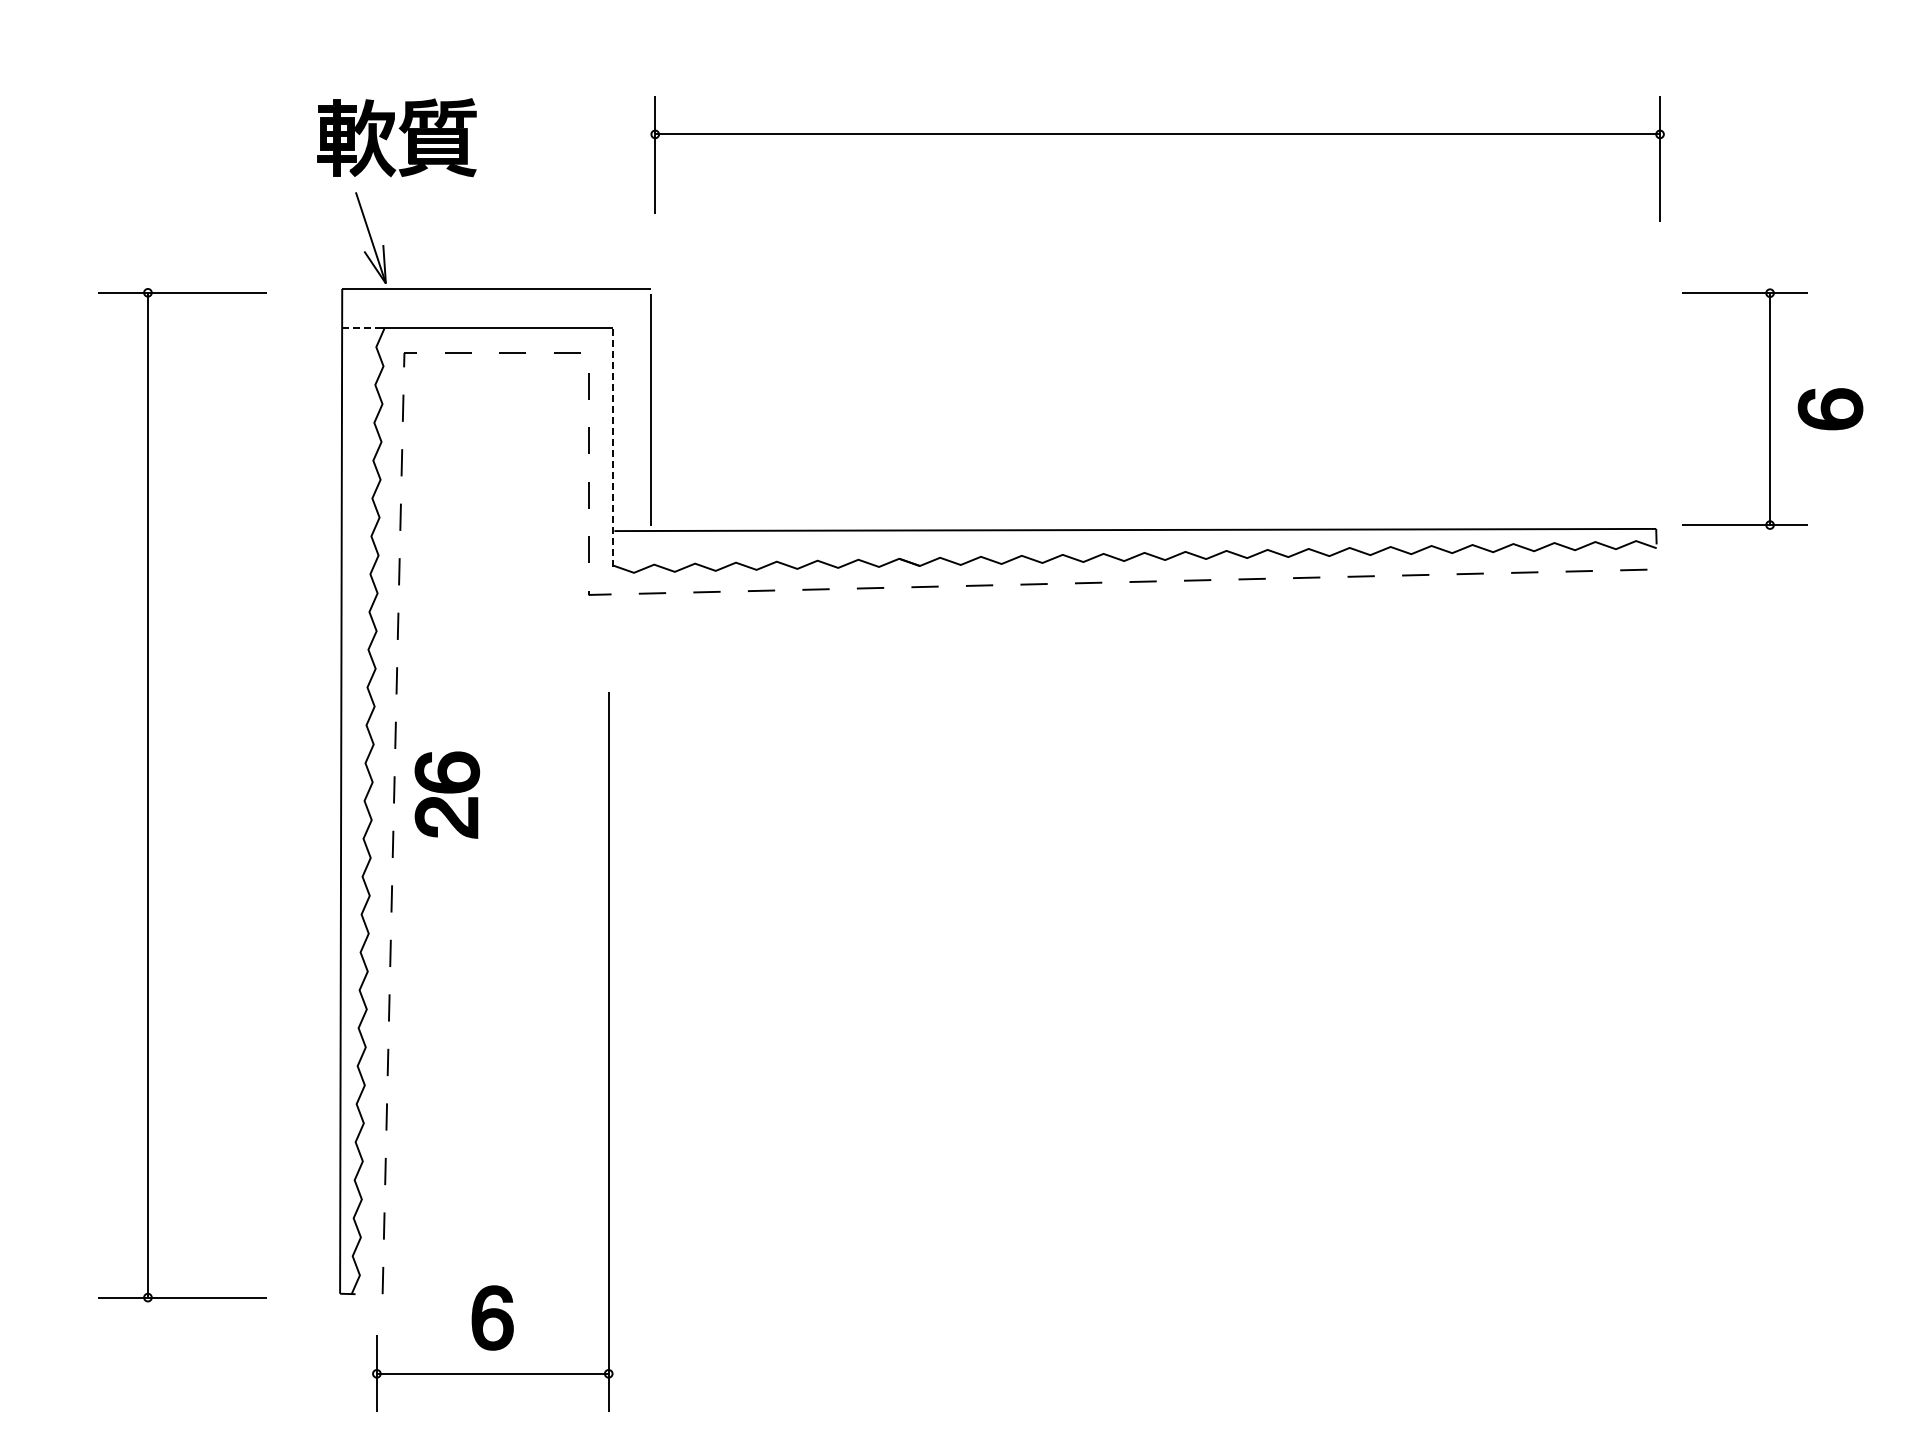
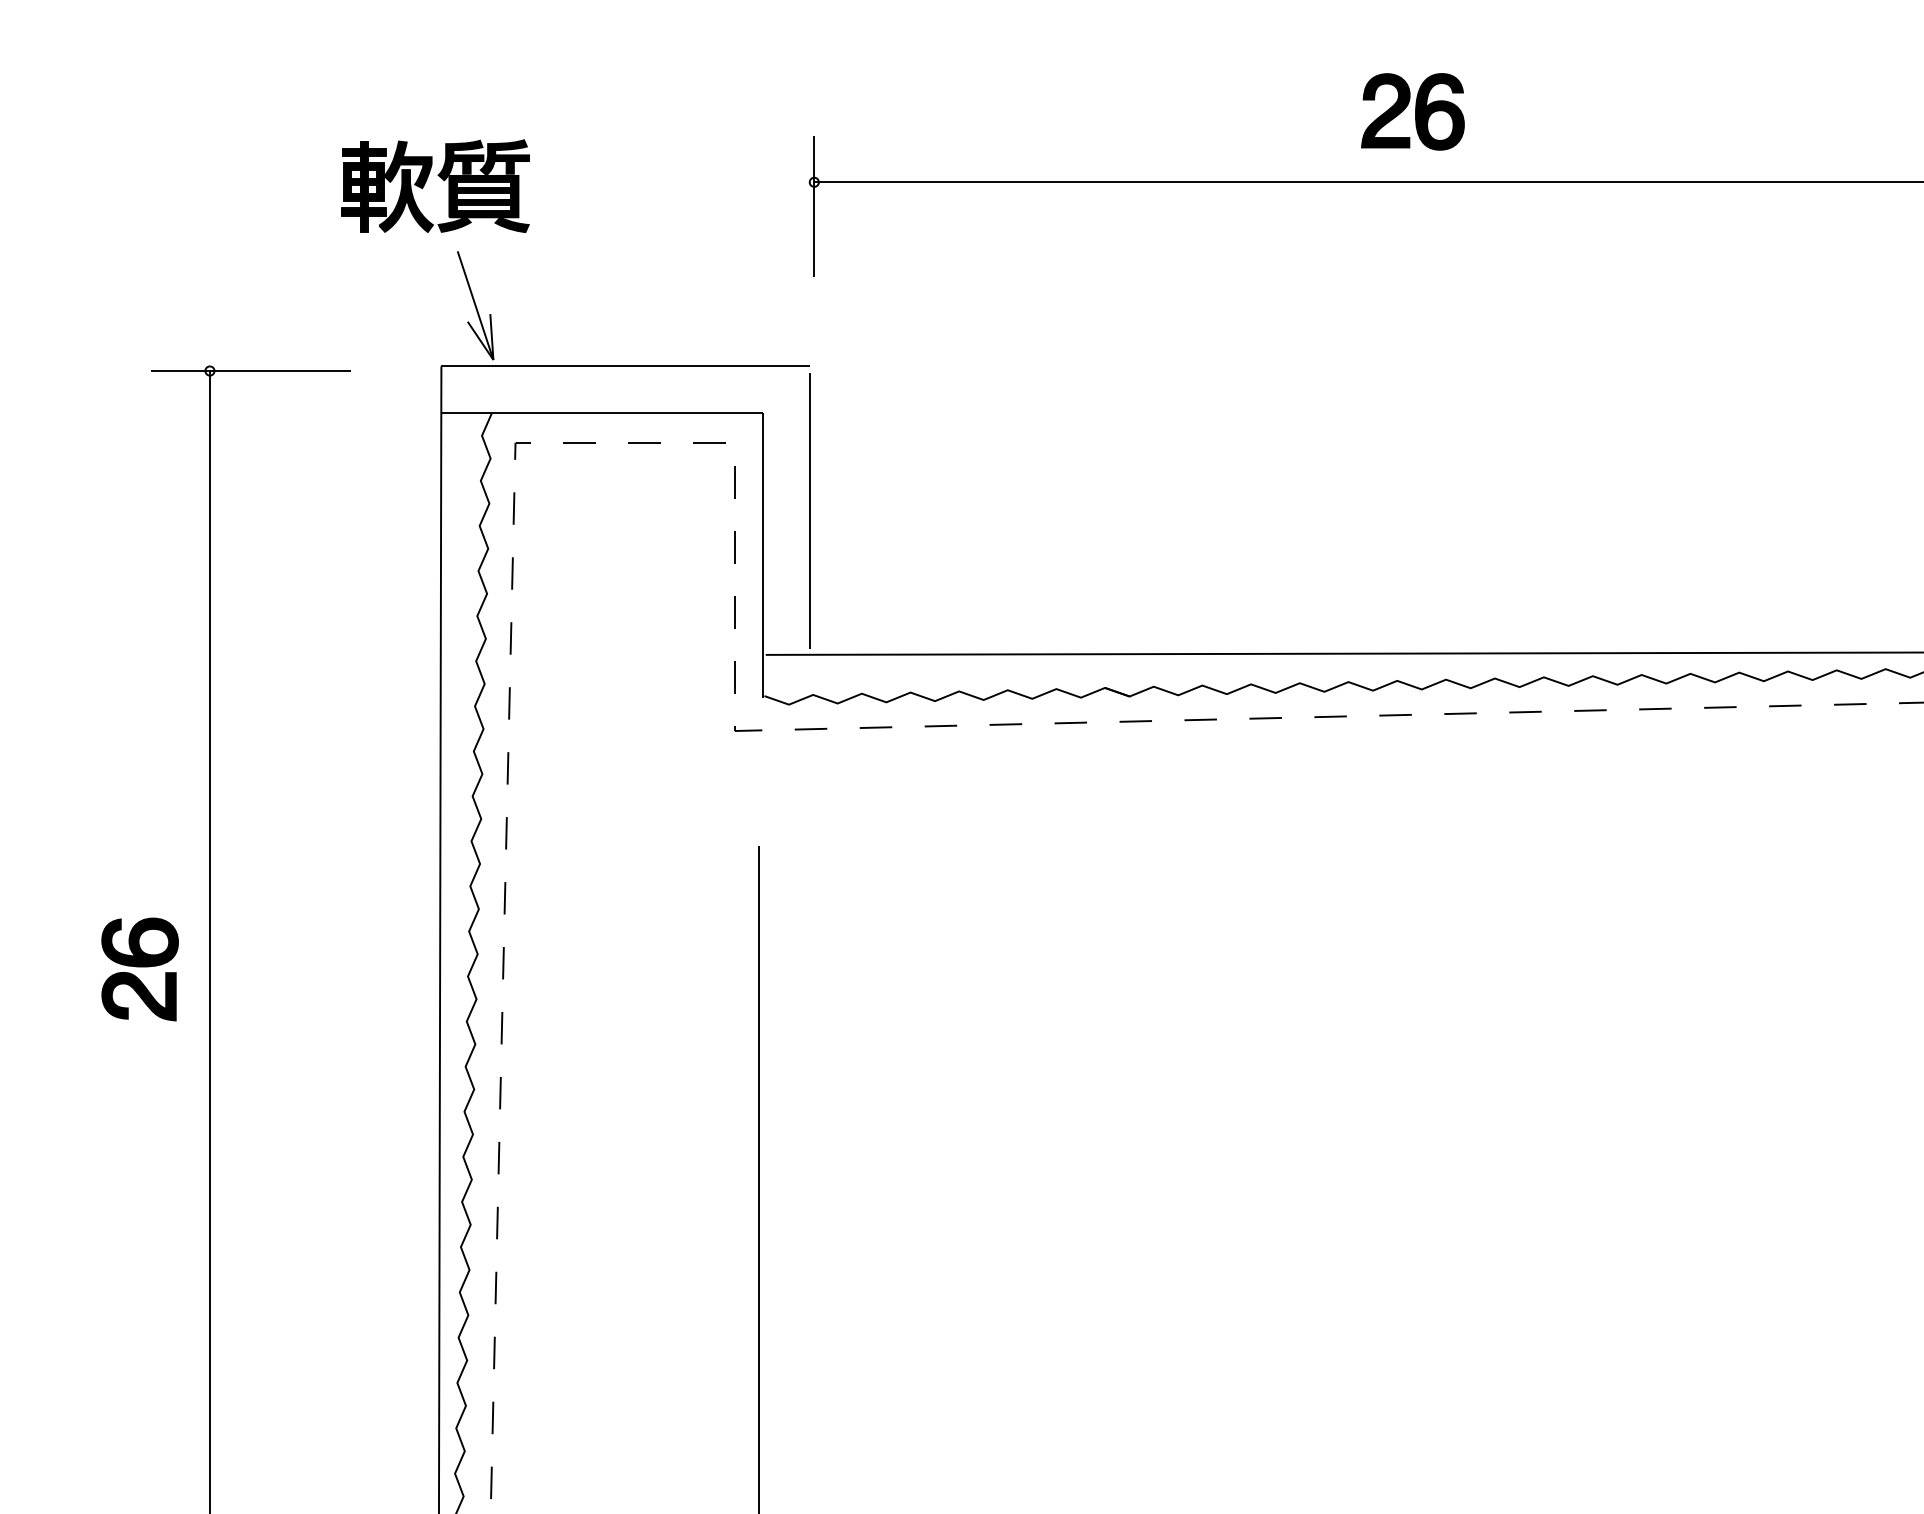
part: (1157, 74) -> (1412, 110), added
part: (389, 135) -> (426, 183), moved
line: (361, 328) -> (464, 413), dashed -> solid
line: (612, 447) -> (763, 555), dashed -> solid
part: (447, 794) -> (140, 968), moved

